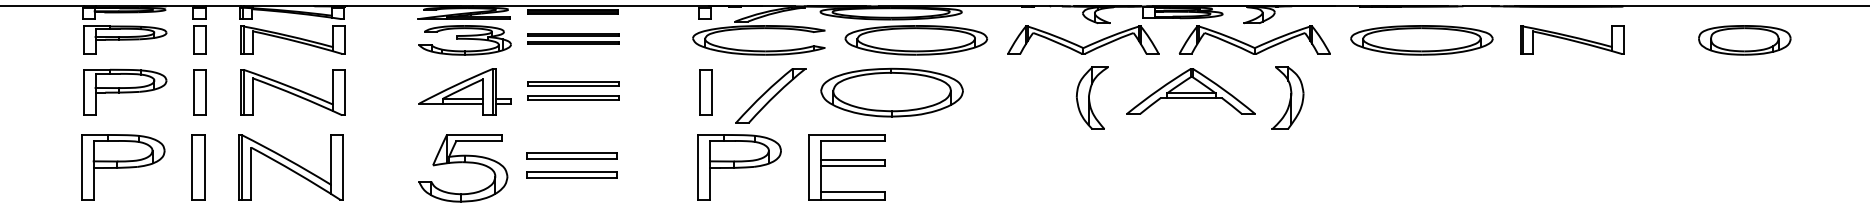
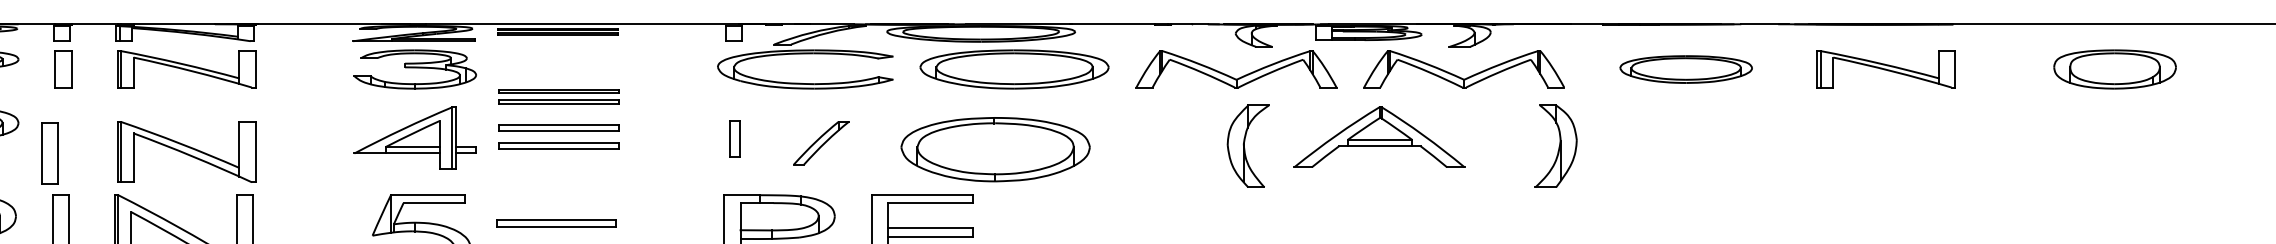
part: (573, 38) -> (559, 96), moved
part: (1421, 40) -> (1685, 69), size x0.7
part: (199, 92) -> (49, 153), moved
part: (292, 92) -> (185, 152), moved
part: (705, 92) -> (734, 138), size x0.6
part: (891, 92) -> (994, 149), moved
part: (770, 95) -> (820, 142), size x0.6
part: (1287, 97) -> (1555, 145), moved

